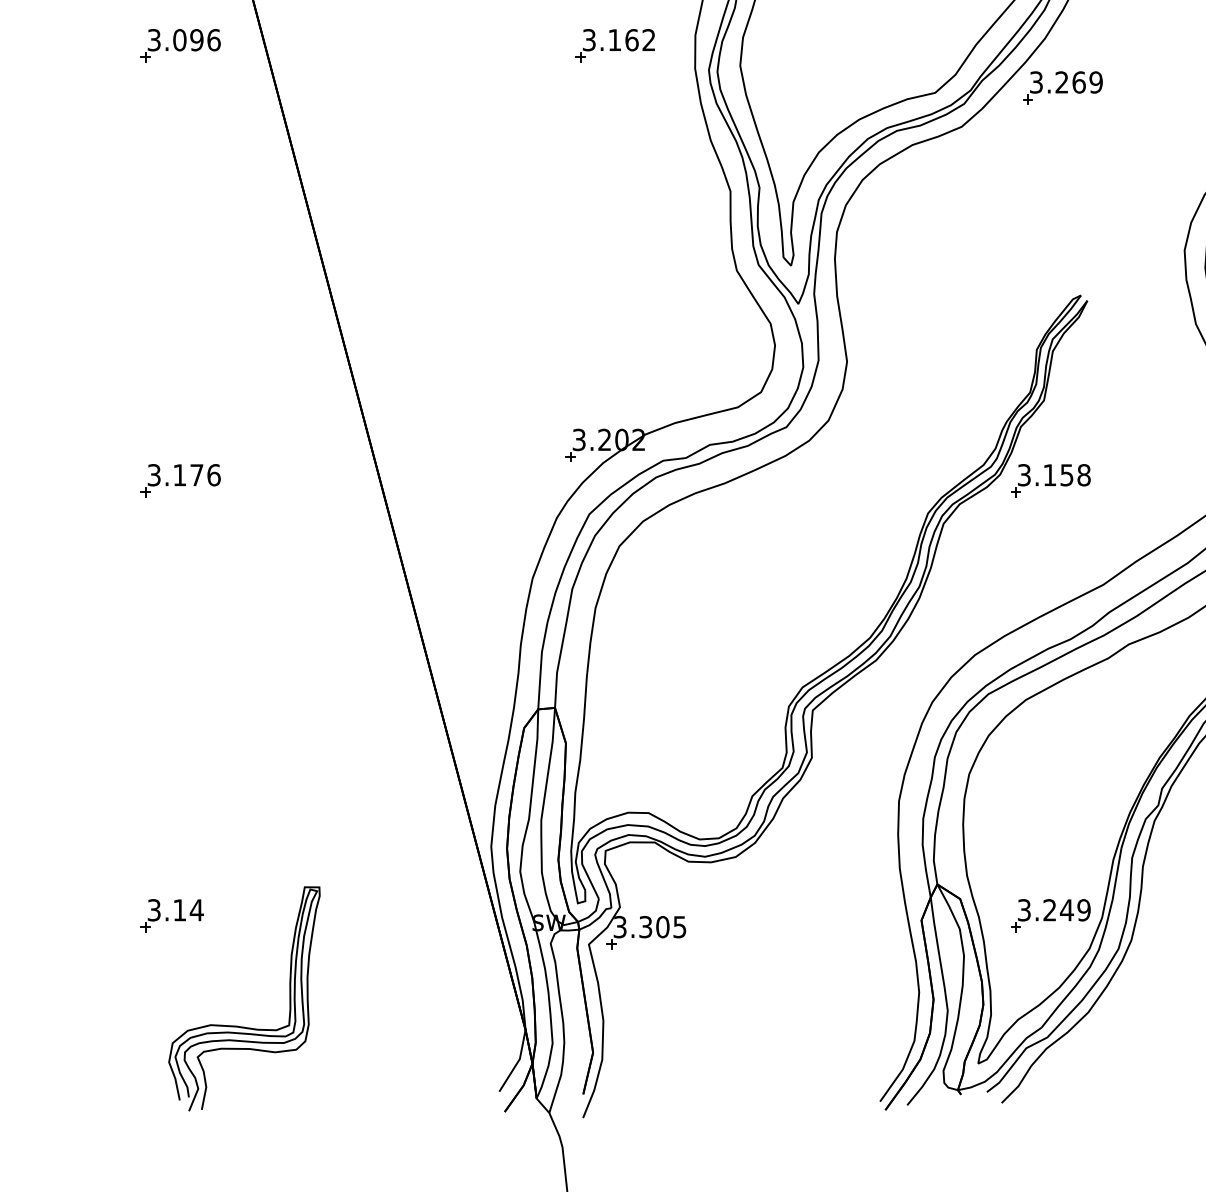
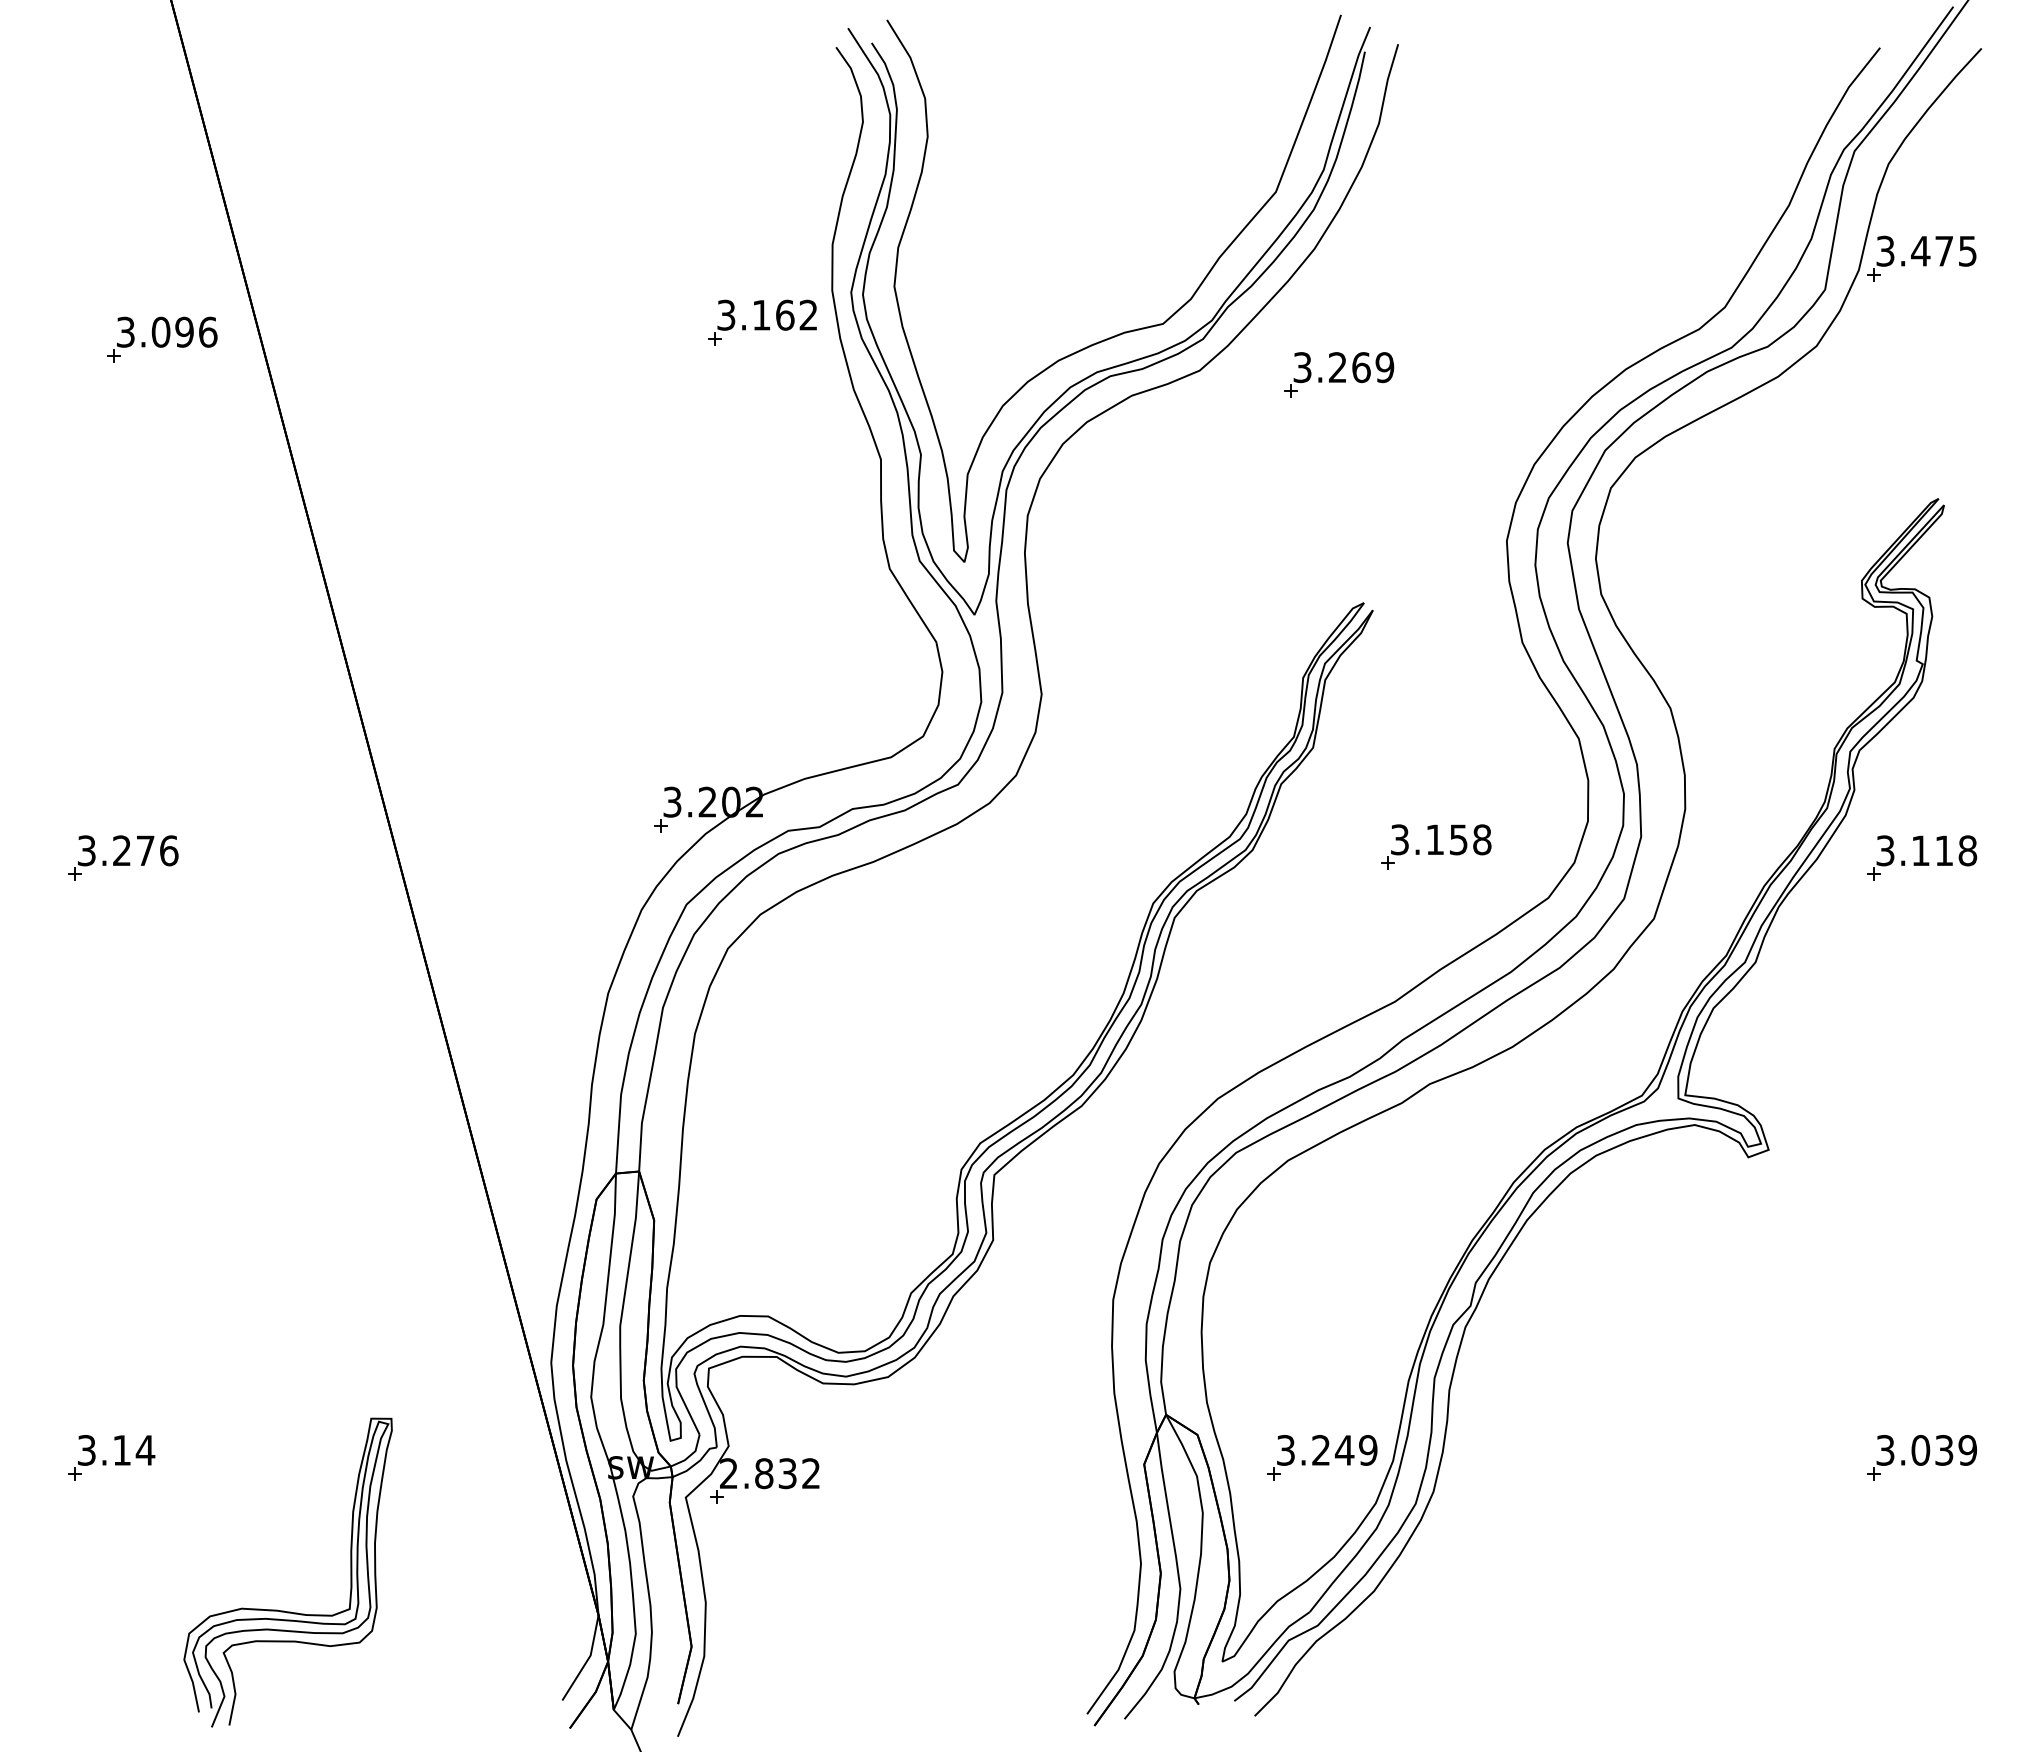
part: (180, 45) -> (162, 339), moved
part: (615, 45) -> (762, 322), moved
part: (1063, 87) -> (1339, 374), moved
text: (179, 474) -> (121, 850), 3.176 -> 3.276
part: (1050, 480) -> (1436, 846), moved
text: (649, 927) -> (769, 1473), 3.305 -> 2.832
part: (241, 1026) -> (284, 1610), moved

